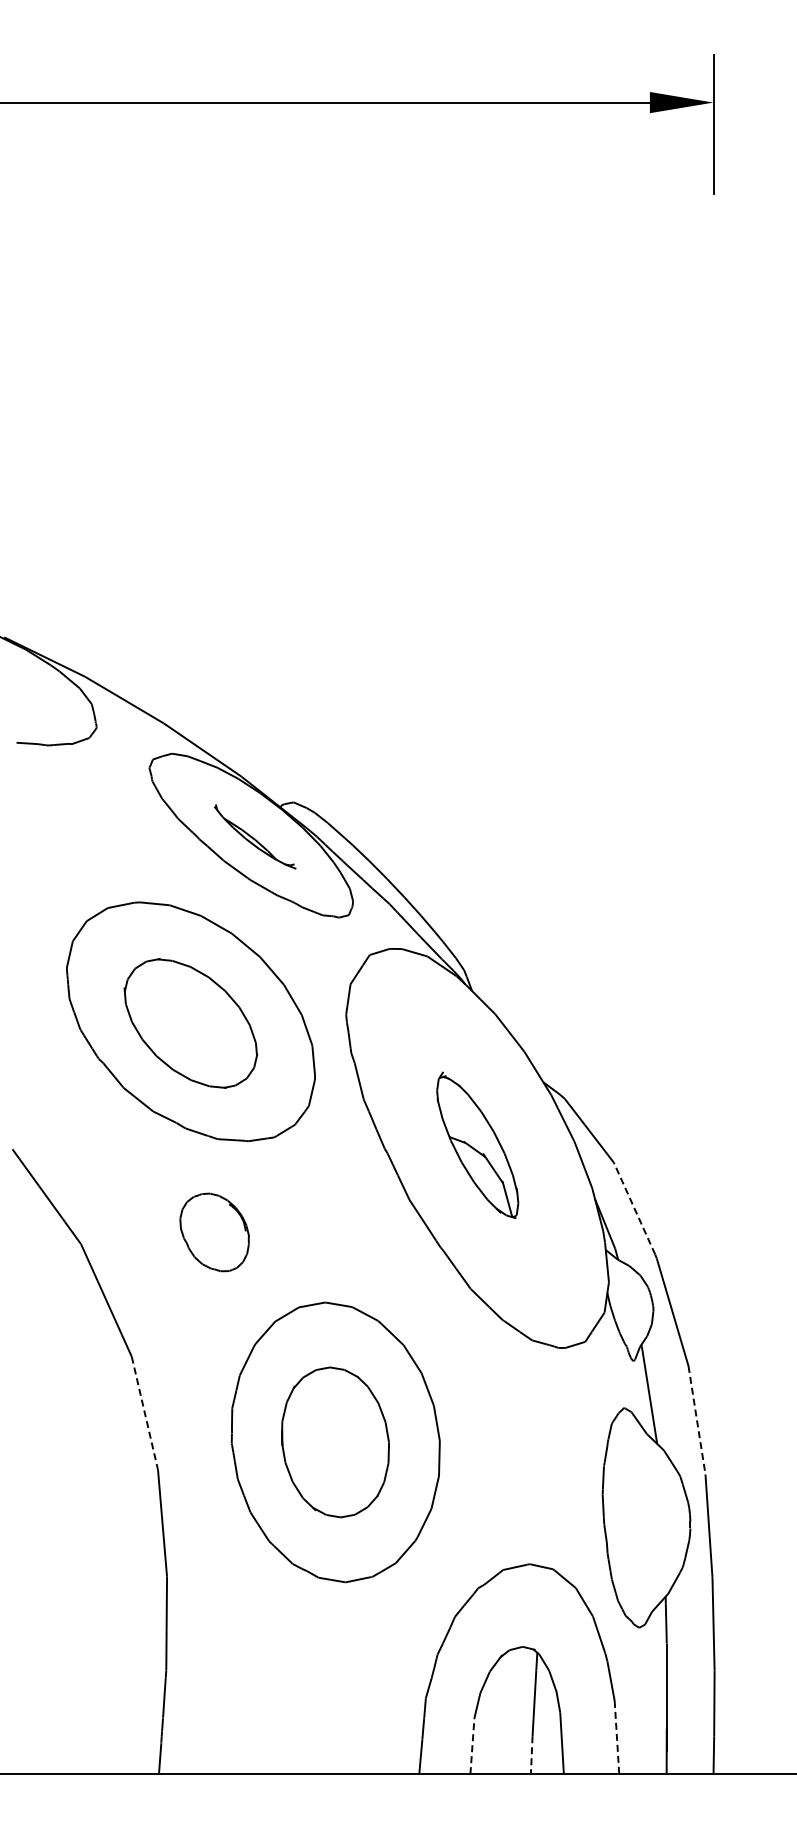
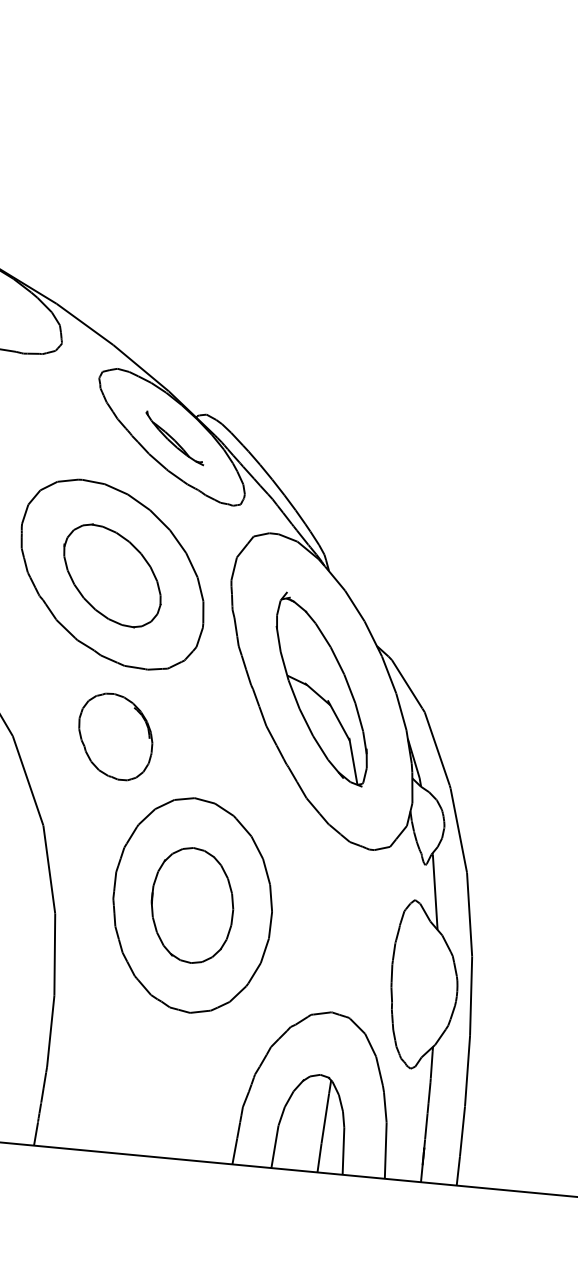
part: (477, 1144) -> (322, 688), size x1.67
line: (634, 1208) -> (437, 748), dashed -> solid
part: (214, 1232) -> (115, 736), size x1.43
line: (145, 1413) -> (49, 869), dashed -> solid
line: (696, 1420) -> (469, 914), dashed -> solid
line: (616, 1737) -> (385, 1150), dashed -> solid
line: (472, 1745) -> (275, 1146), dashed -> solid
line: (531, 1755) -> (319, 1158), dashed -> solid

